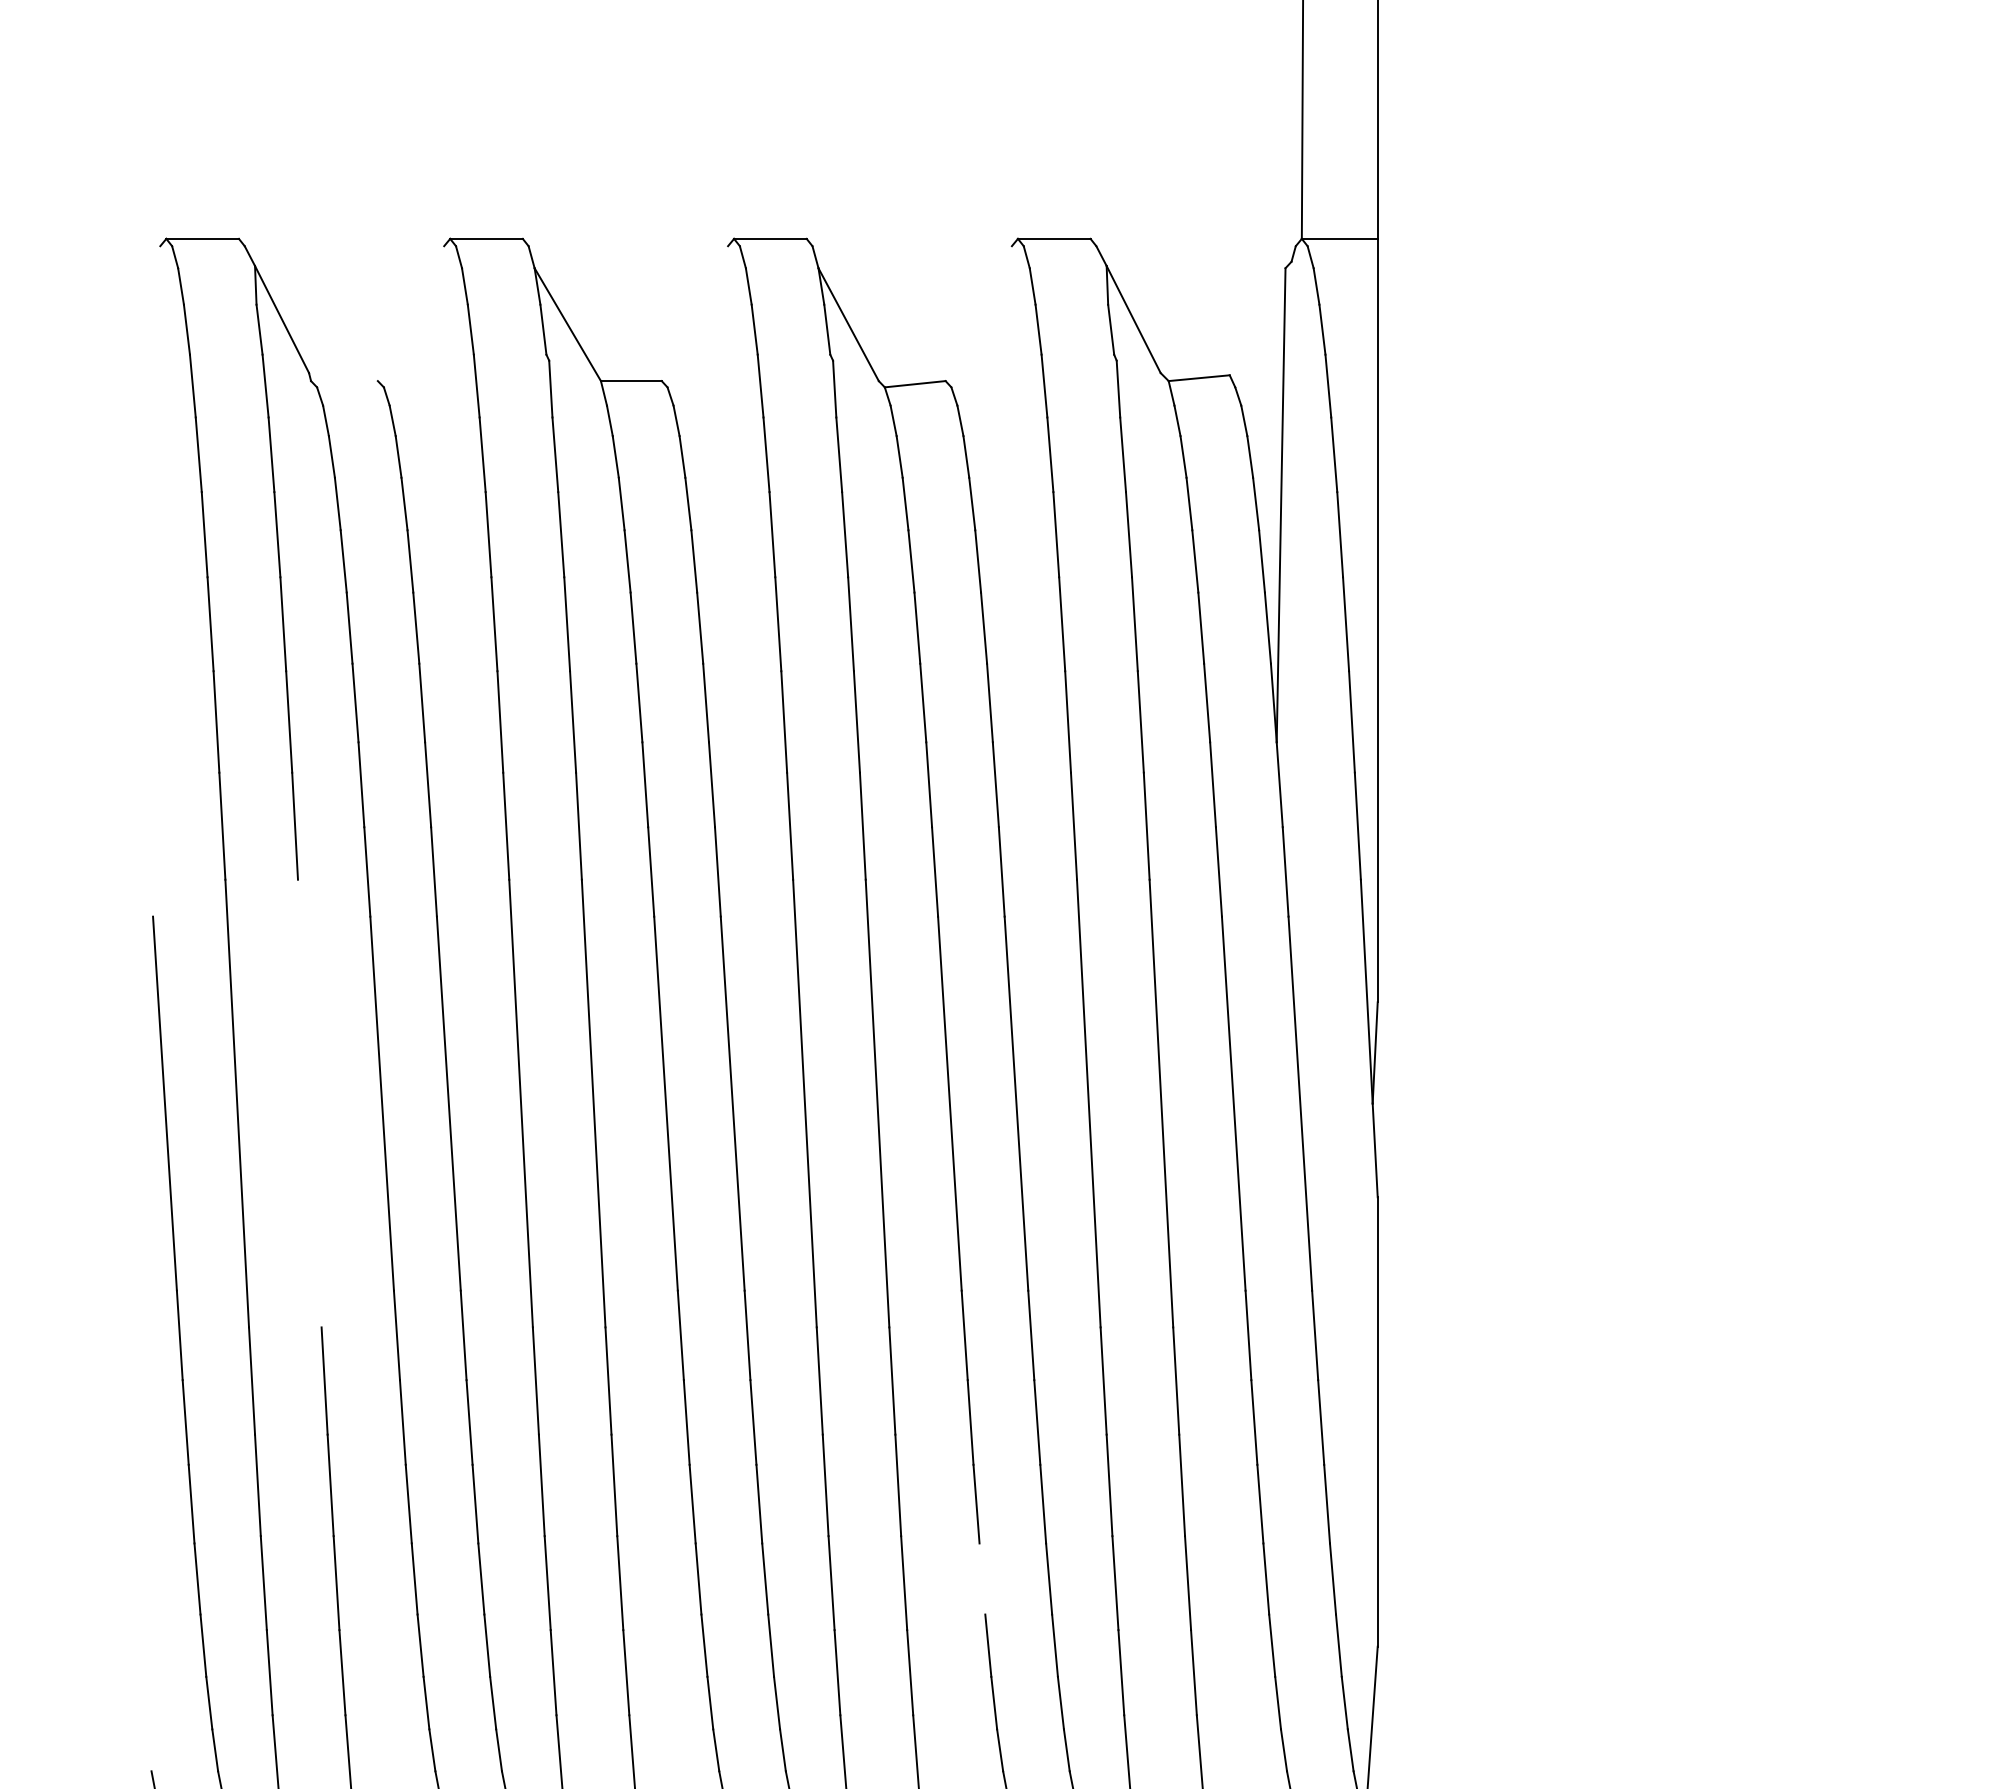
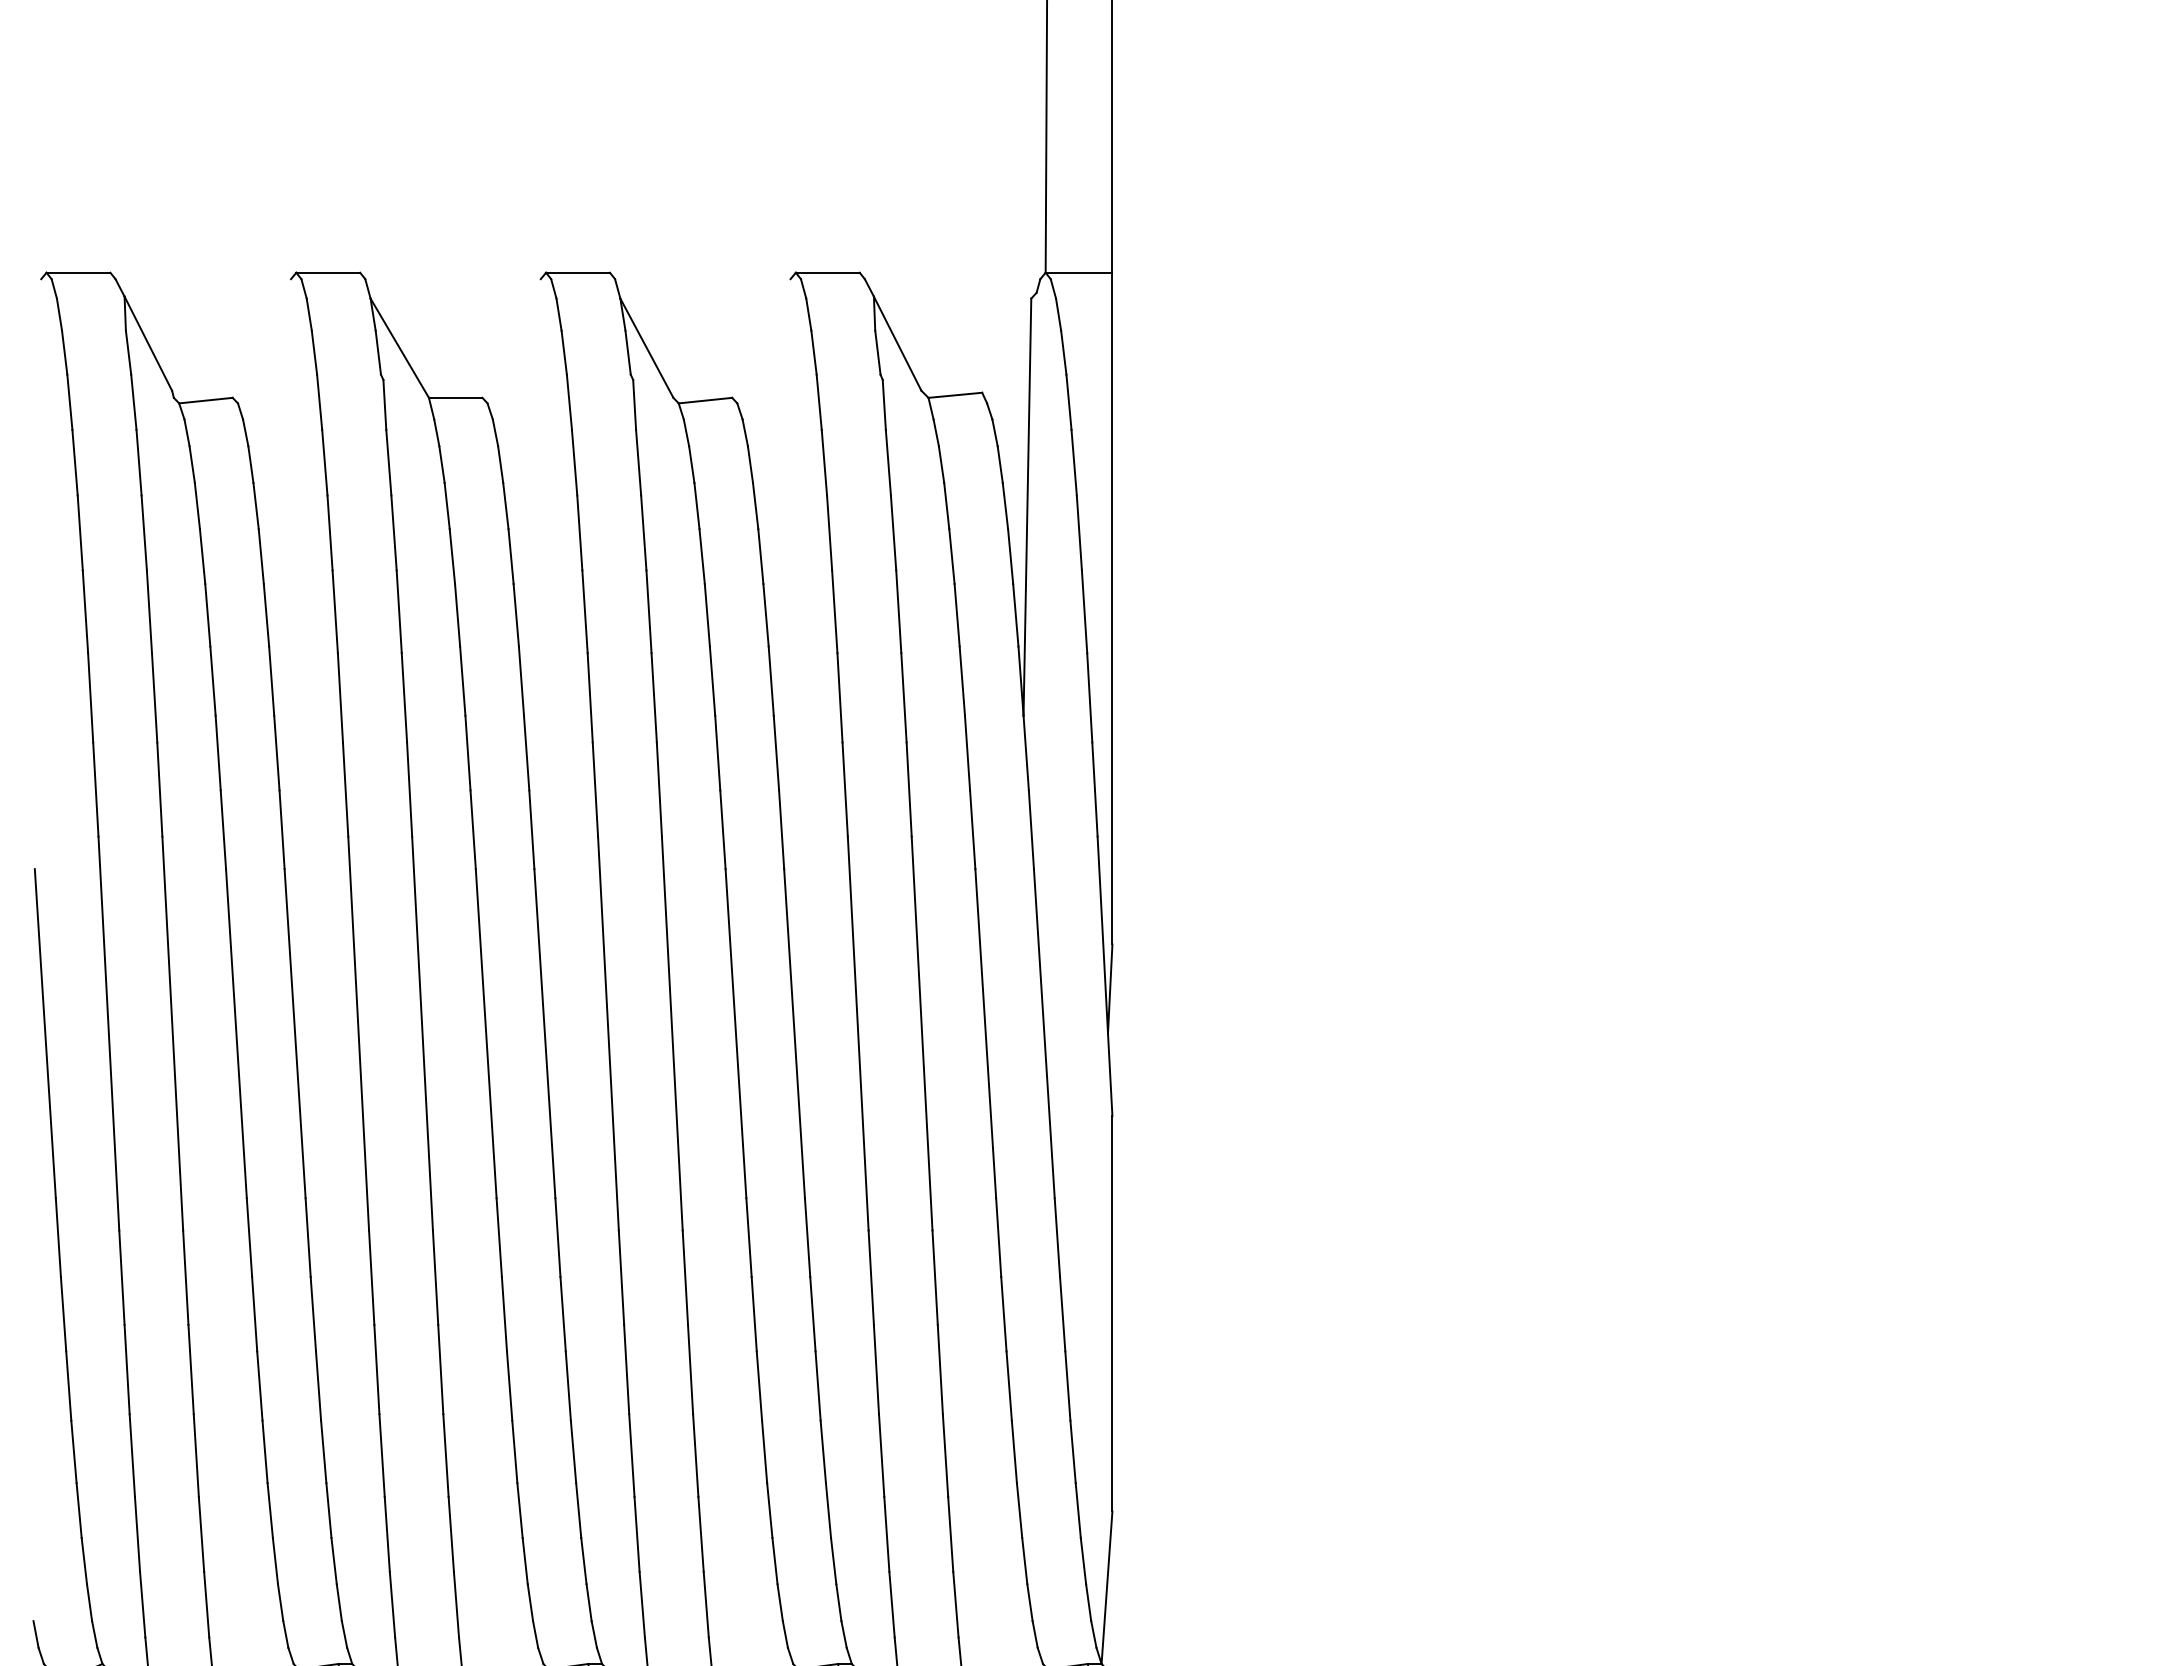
line: (347, 384) -> (205, 400), added
line: (309, 1103) -> (172, 1033), added
line: (982, 1578) -> (764, 1451), added

